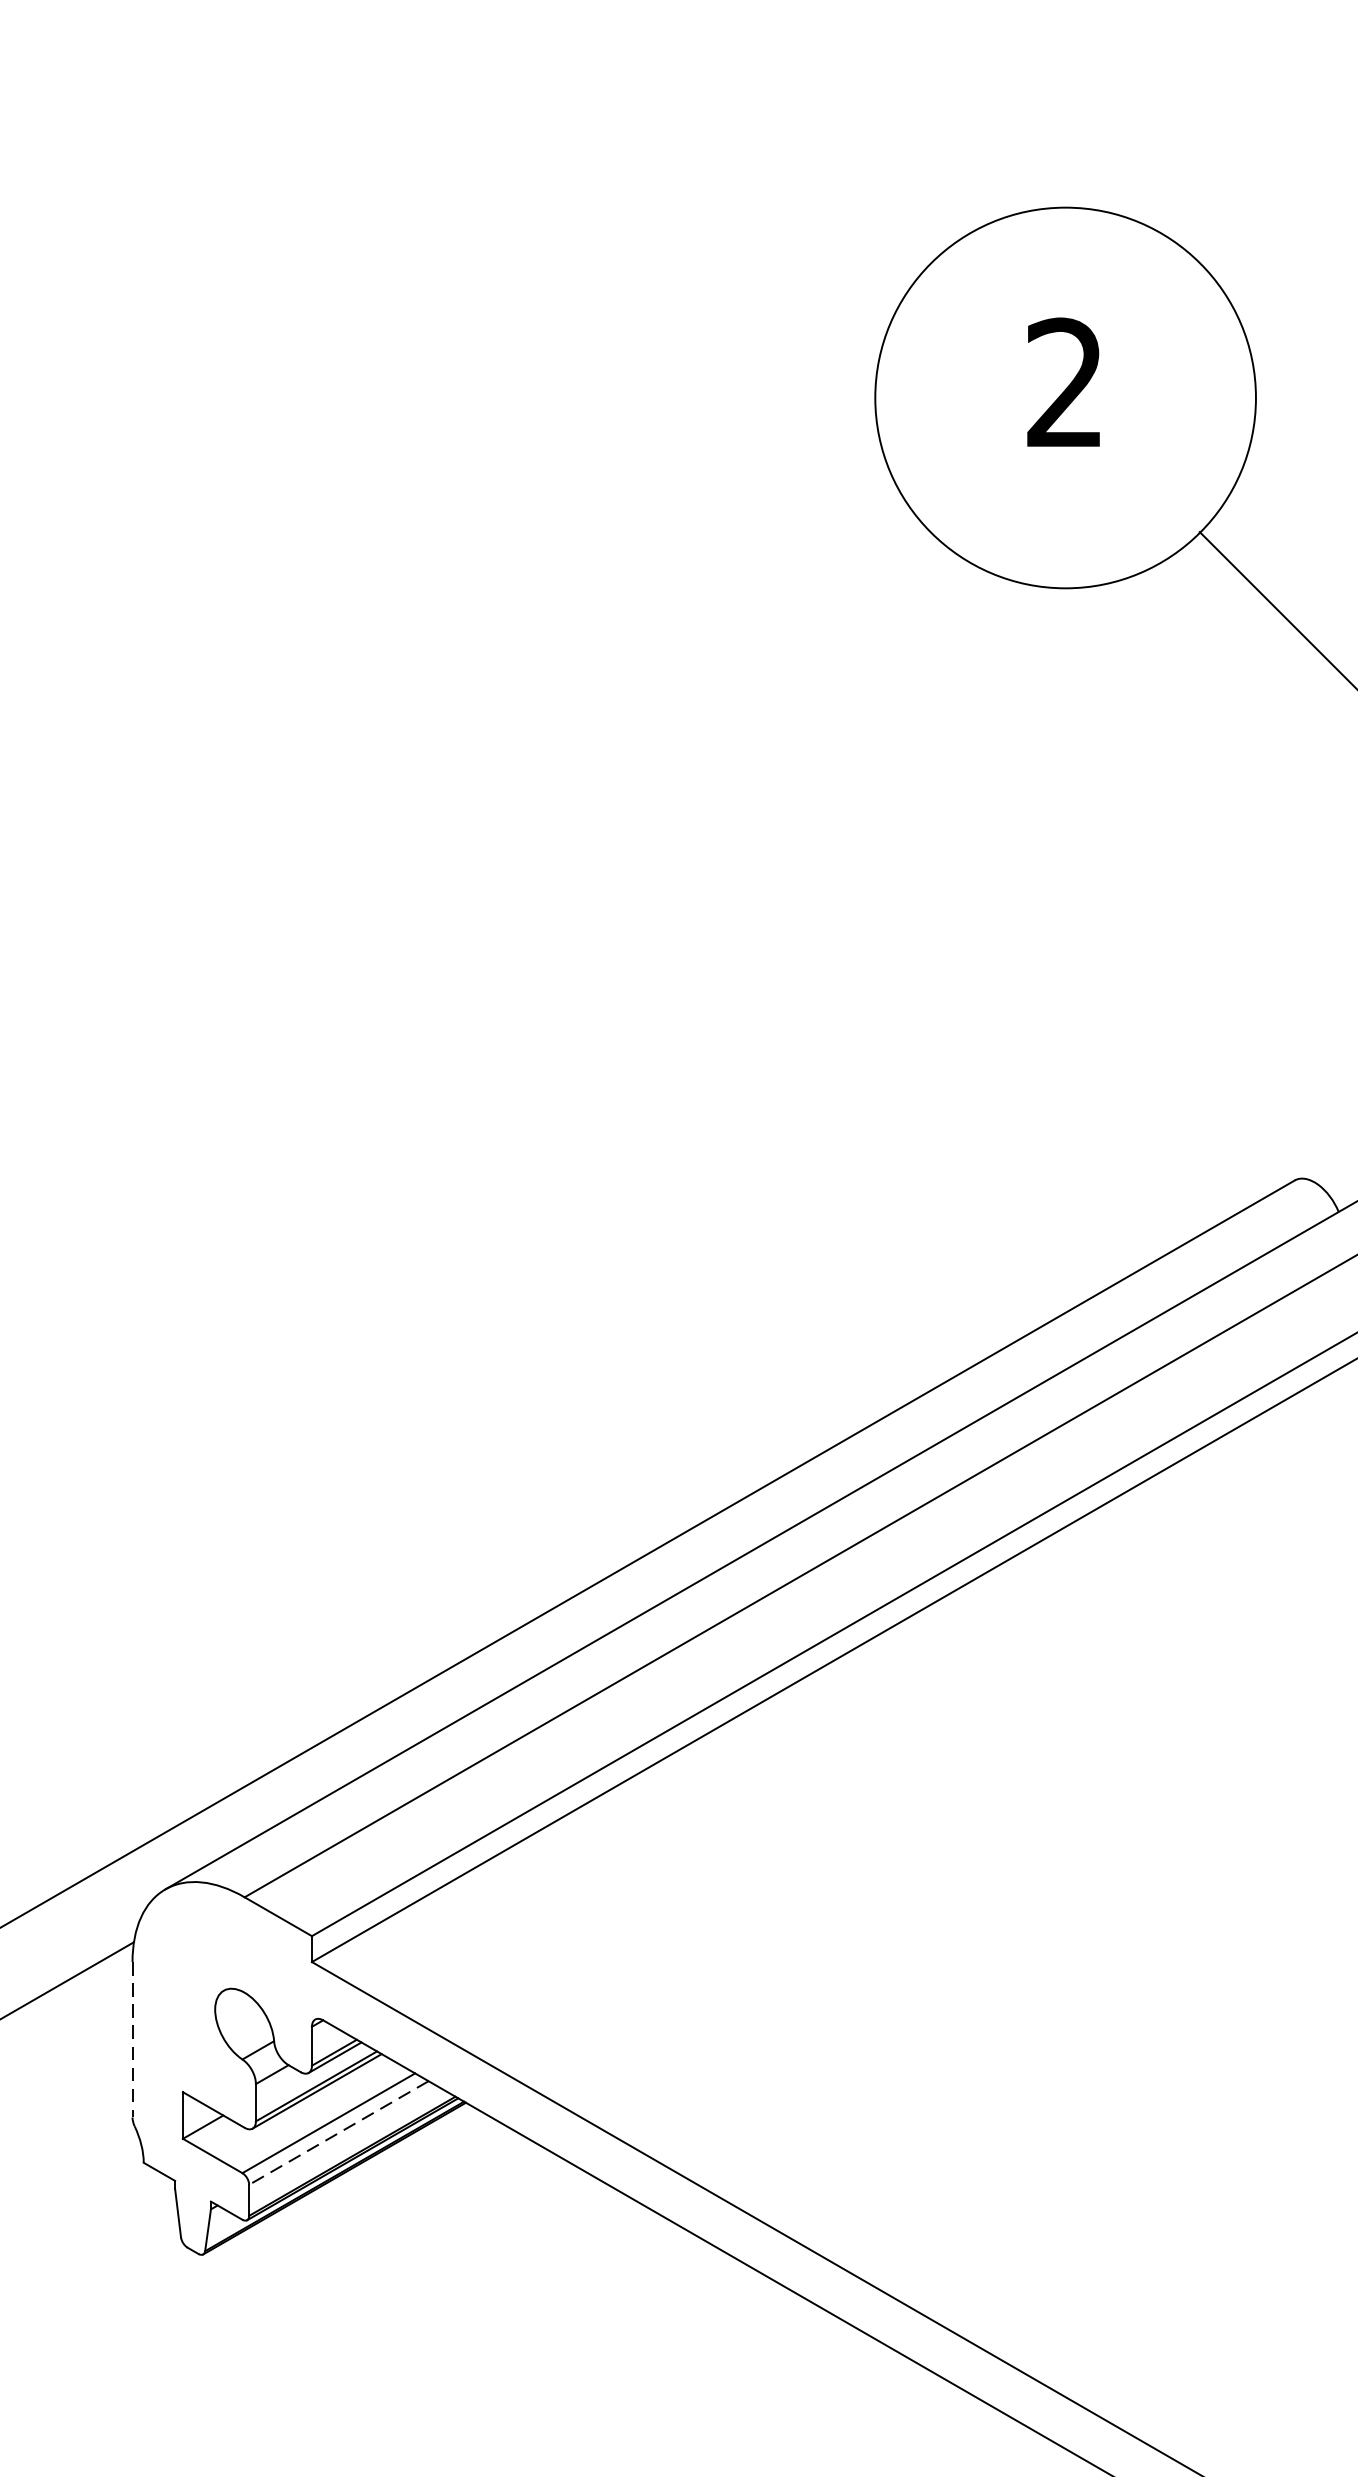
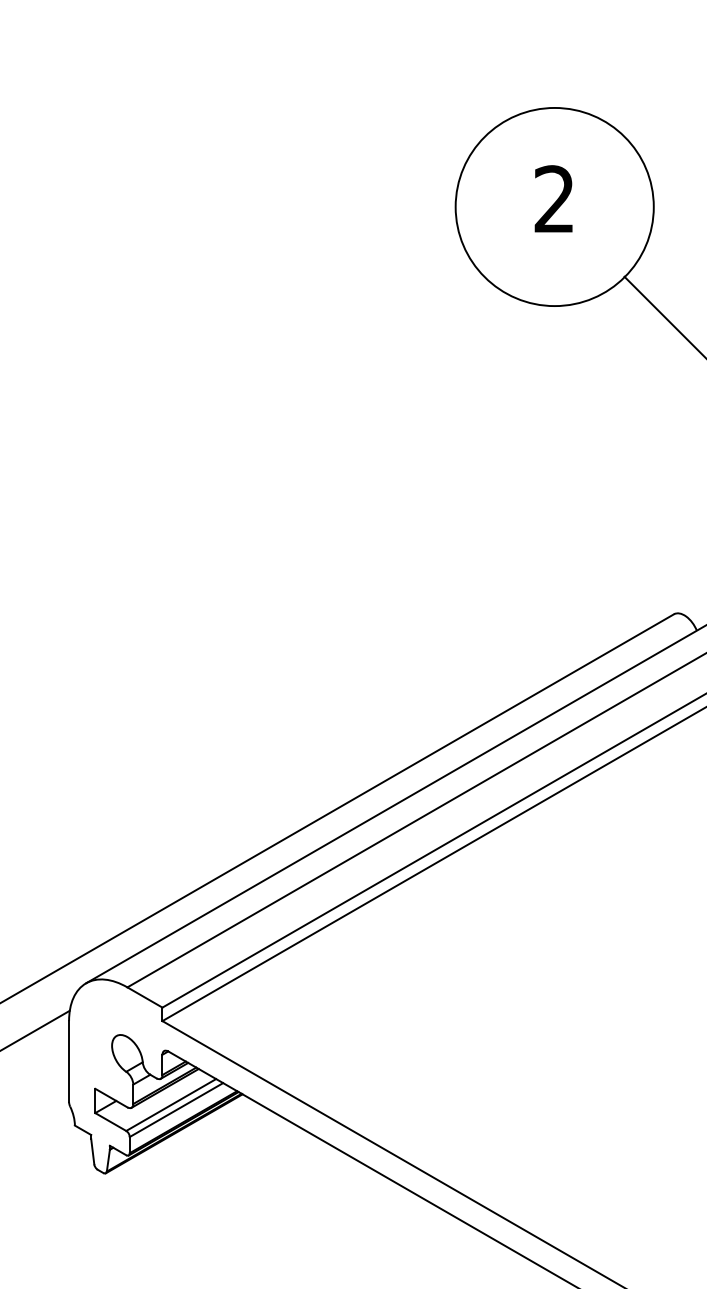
line: (133, 2041) -> (69, 1062), dashed -> solid
line: (338, 2133) -> (176, 1110), dashed -> solid

